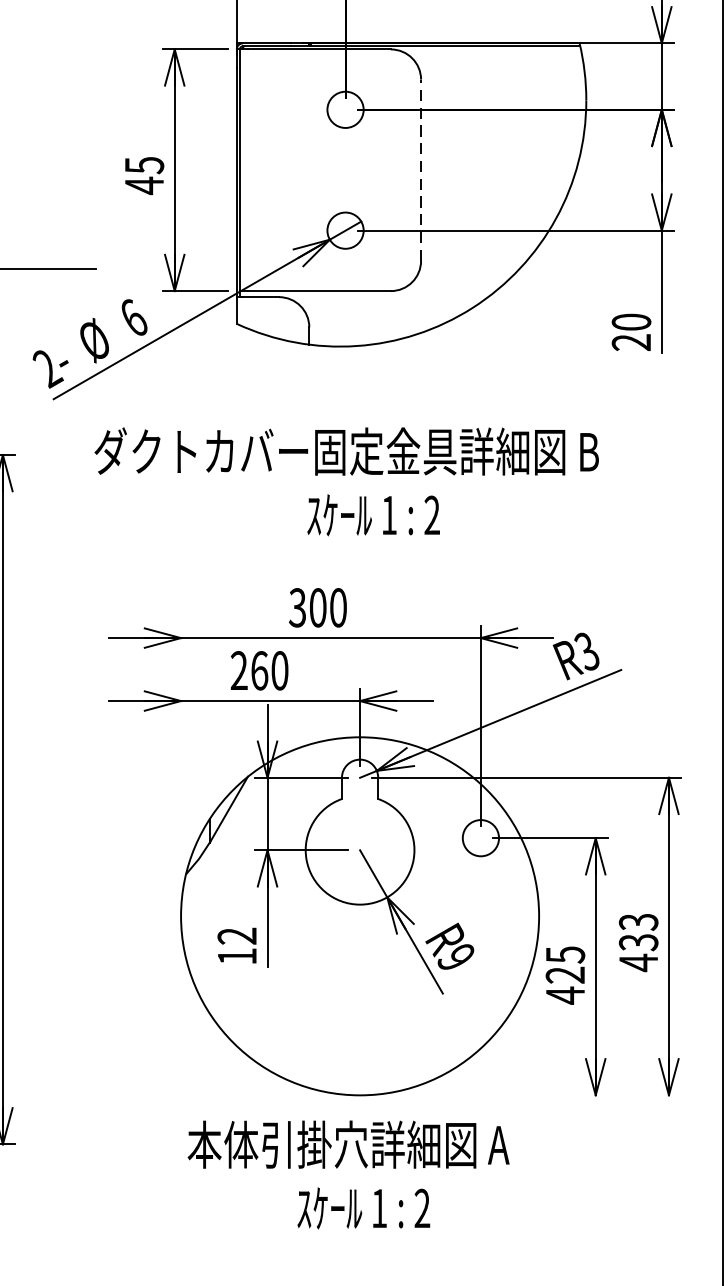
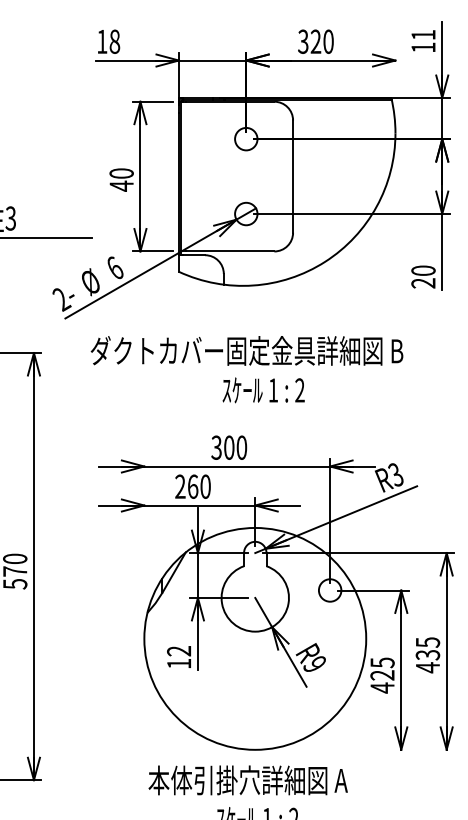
text: (144, 165) -> (121, 173), 45 -> 40
line: (421, 170) -> (293, 176), dashed -> solid
text: (637, 922) -> (427, 642), 433 -> 435

